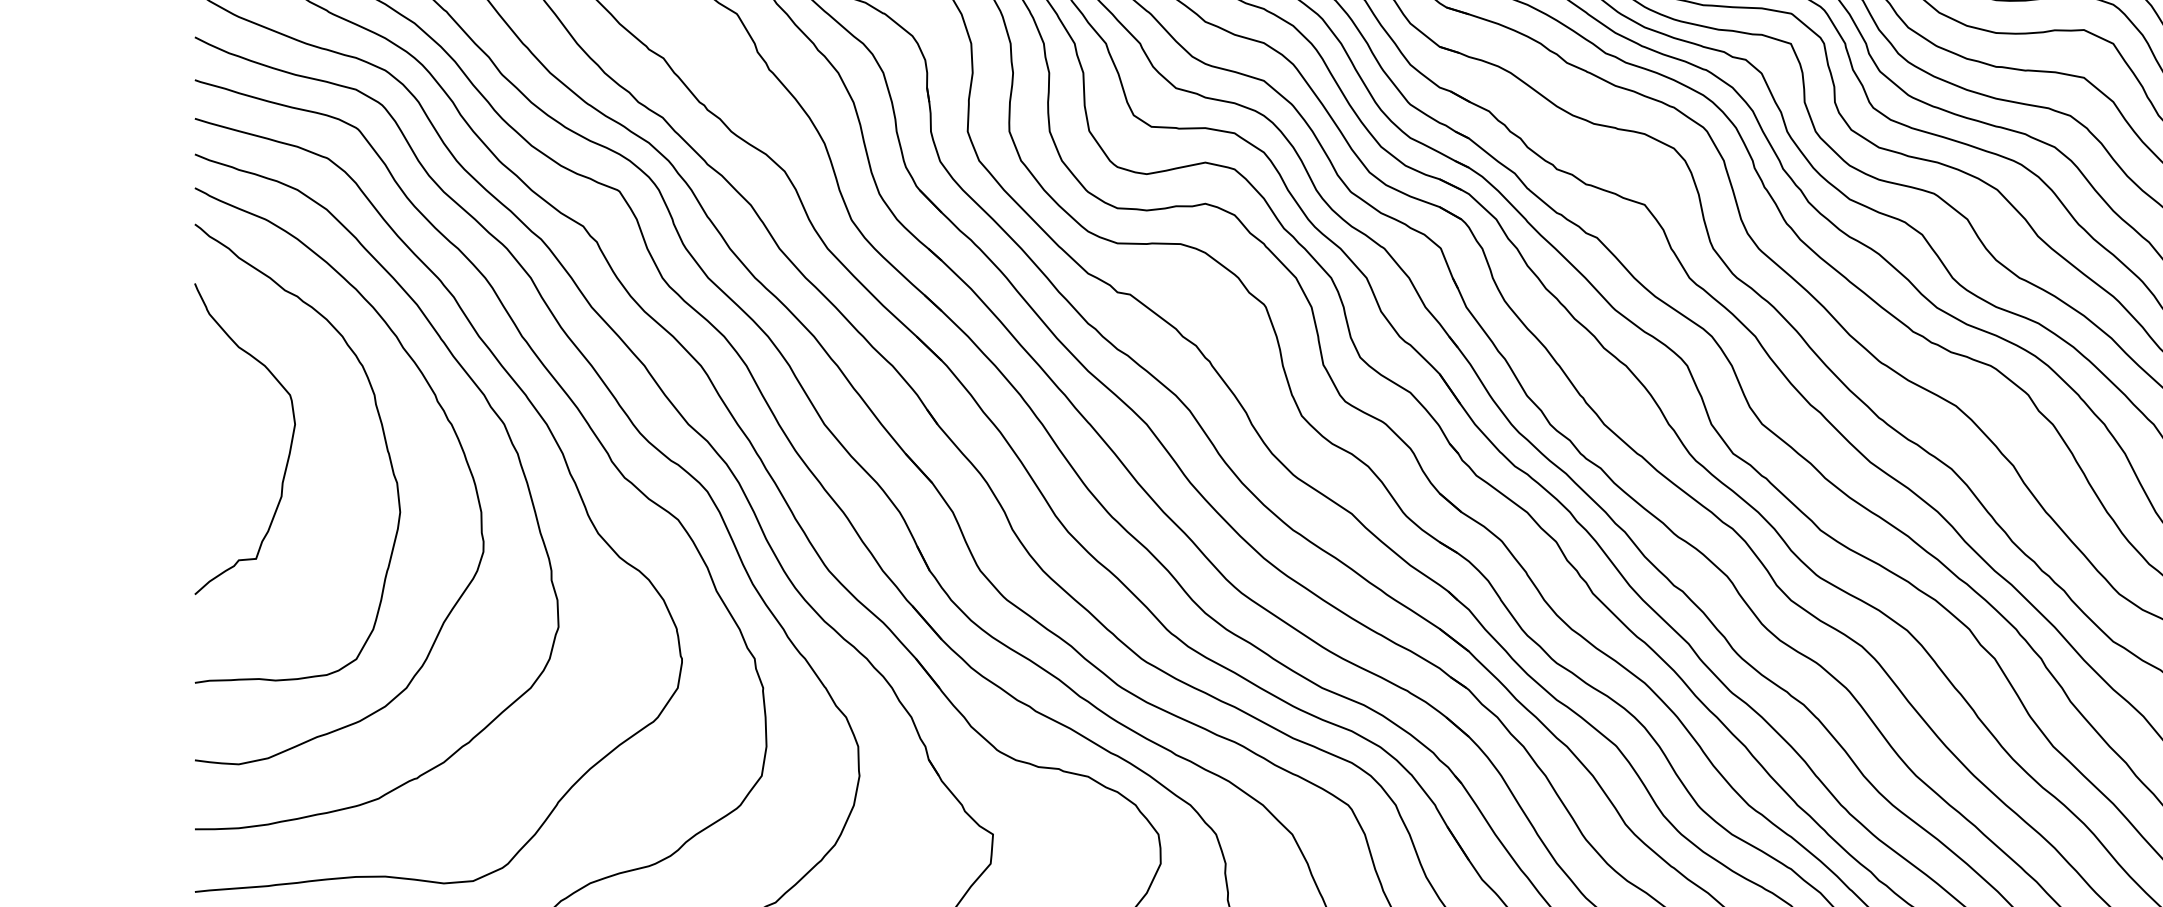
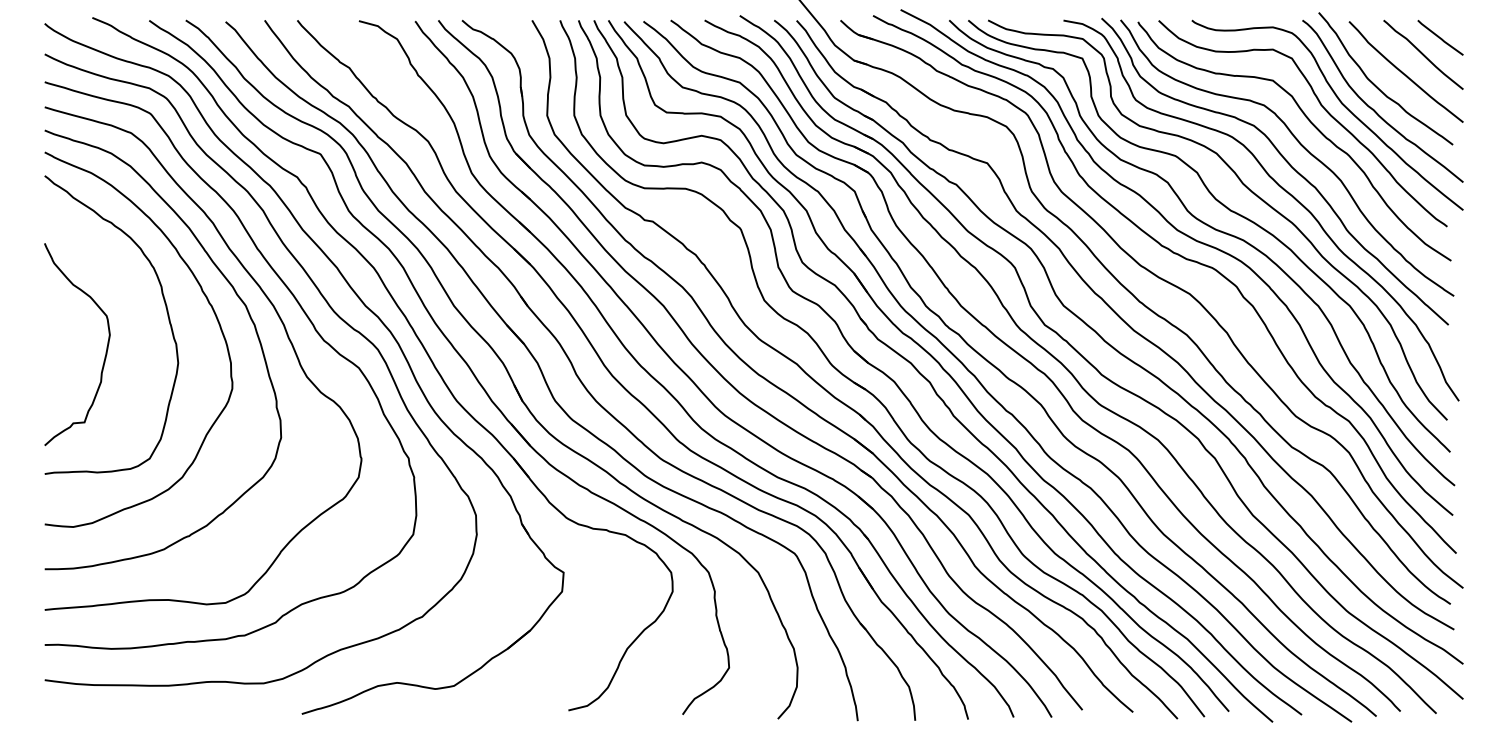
curve: (289, 442) -> (106, 346), moved

